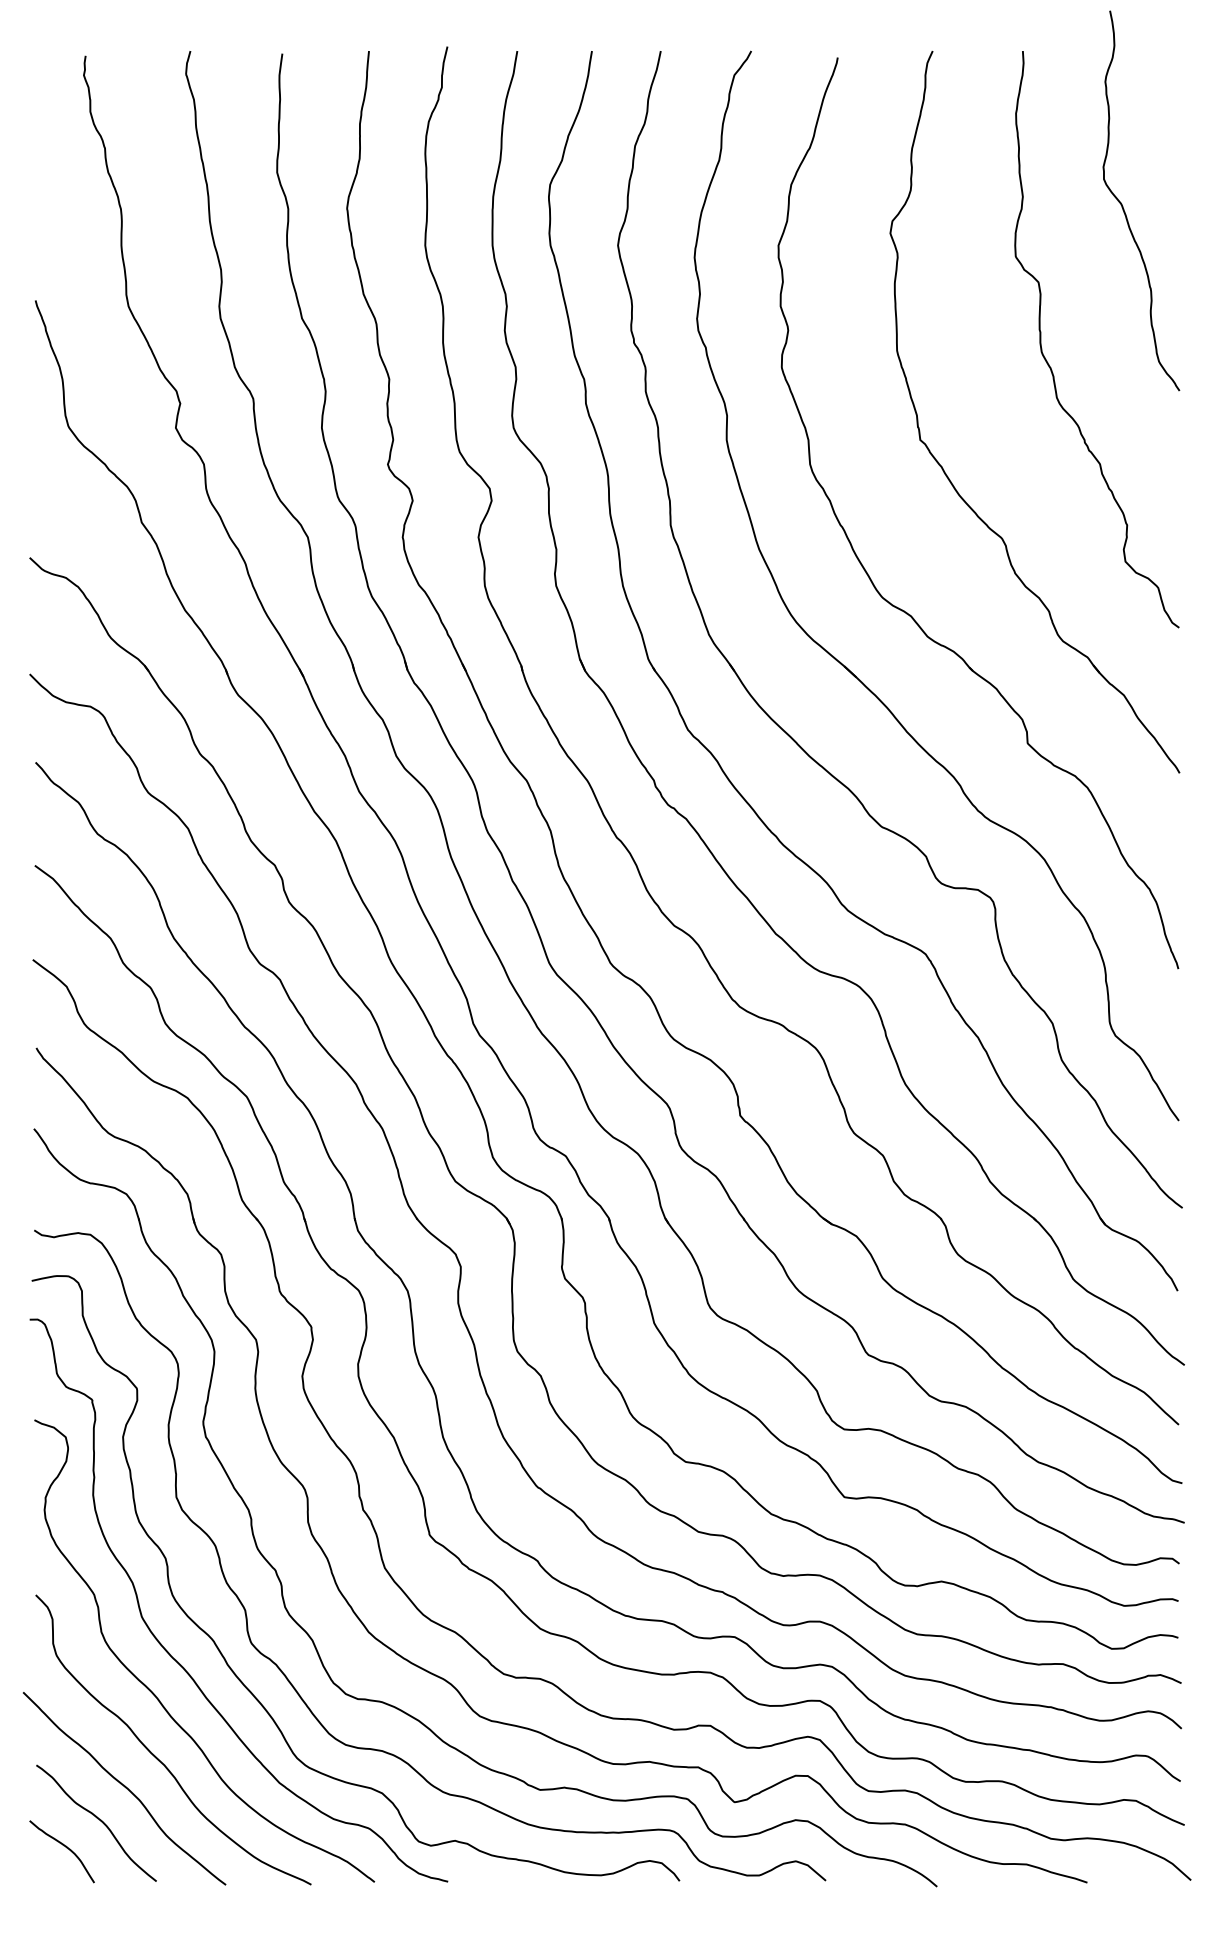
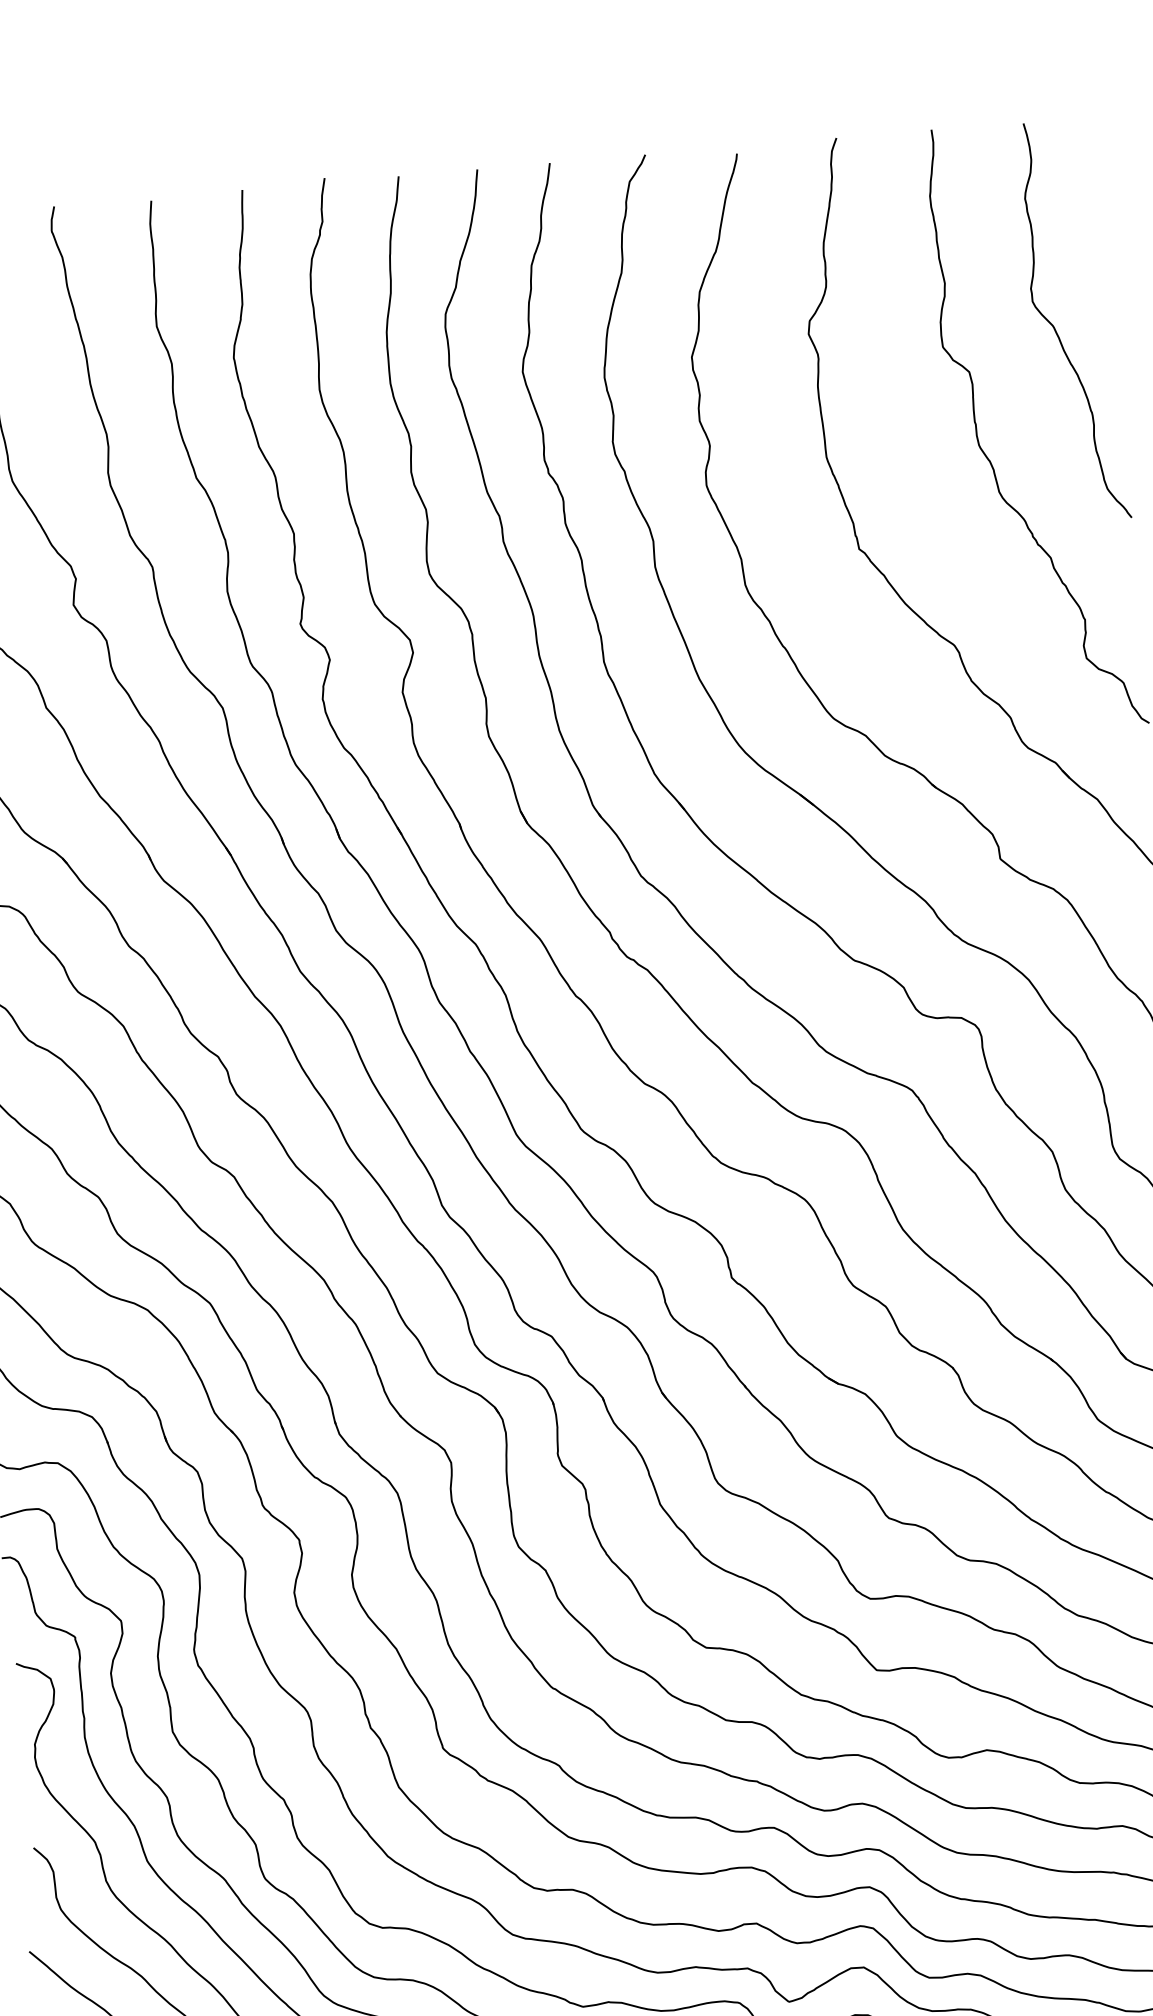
curve: (1123, 206) -> (1055, 328), moved

